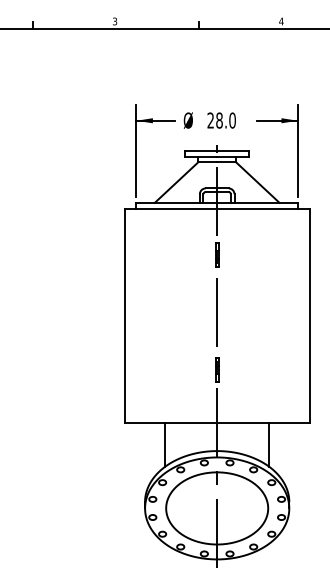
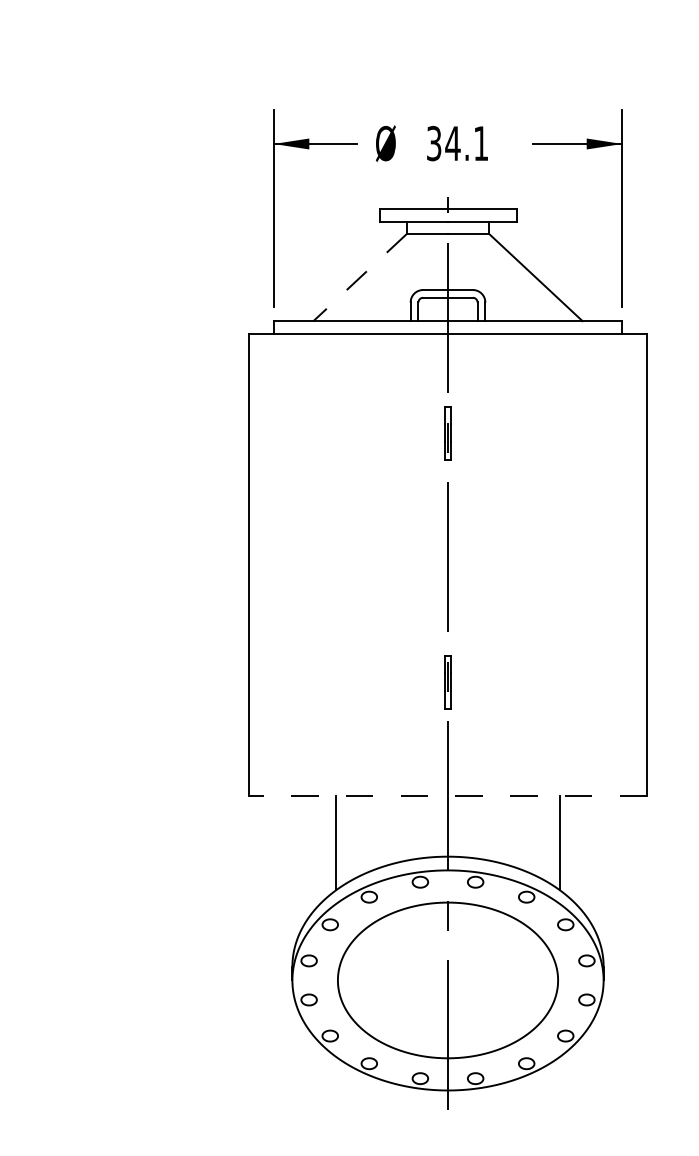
text: (221, 120) -> (457, 143), 28.0 -> 34.1
line: (176, 182) -> (360, 277), solid -> dashed
line: (216, 422) -> (446, 795), solid -> dashed

